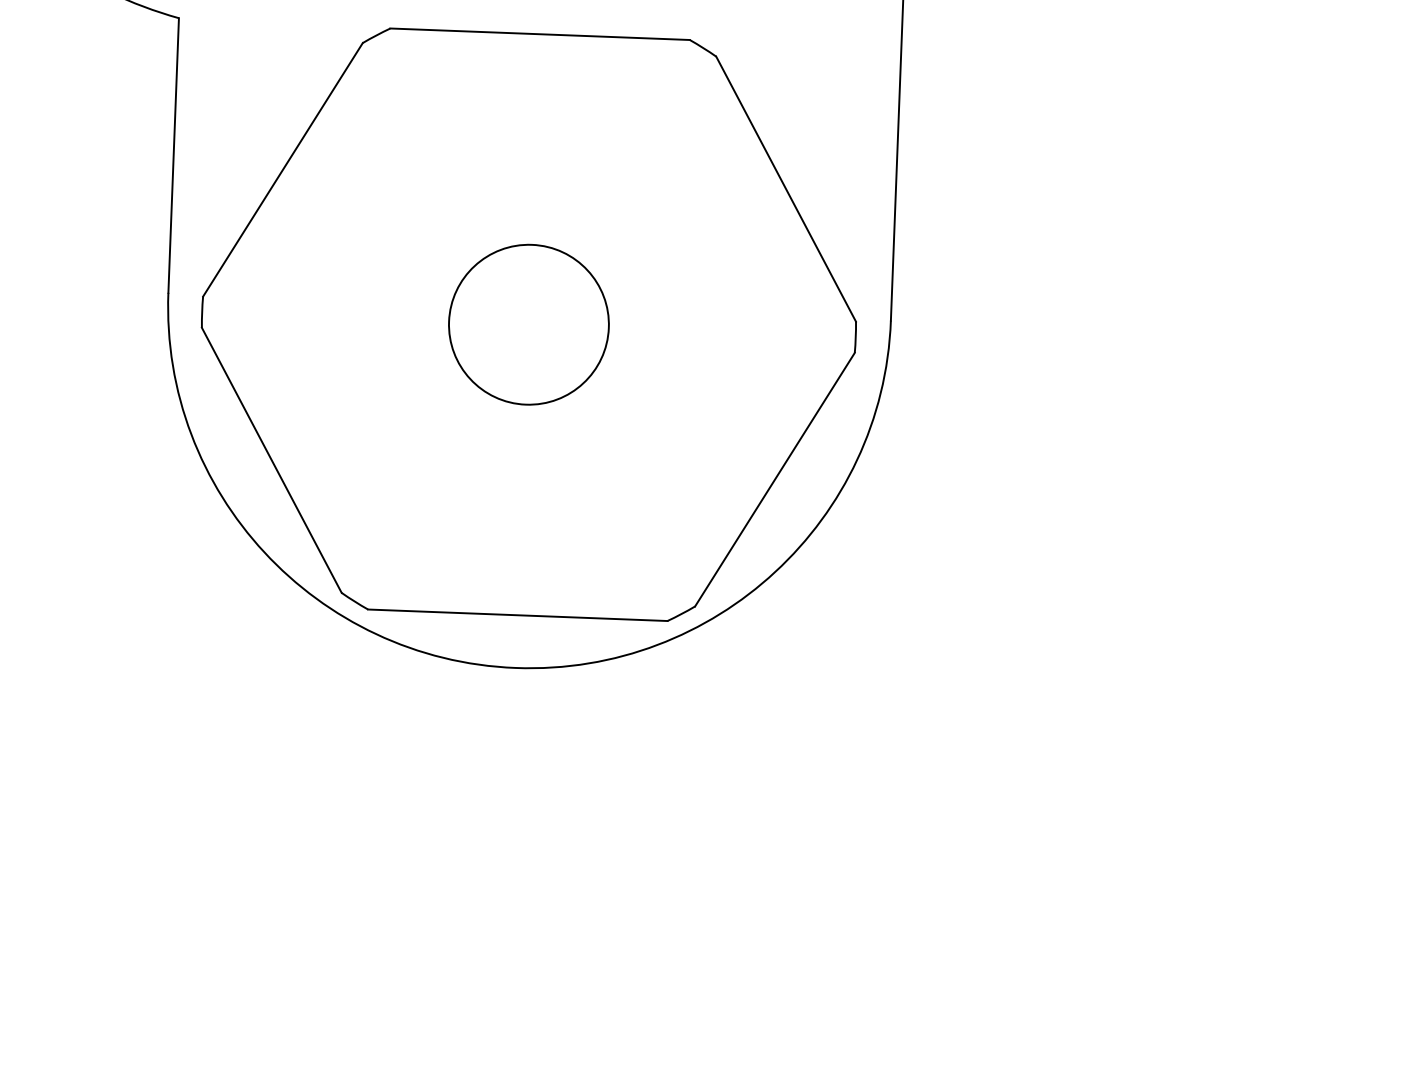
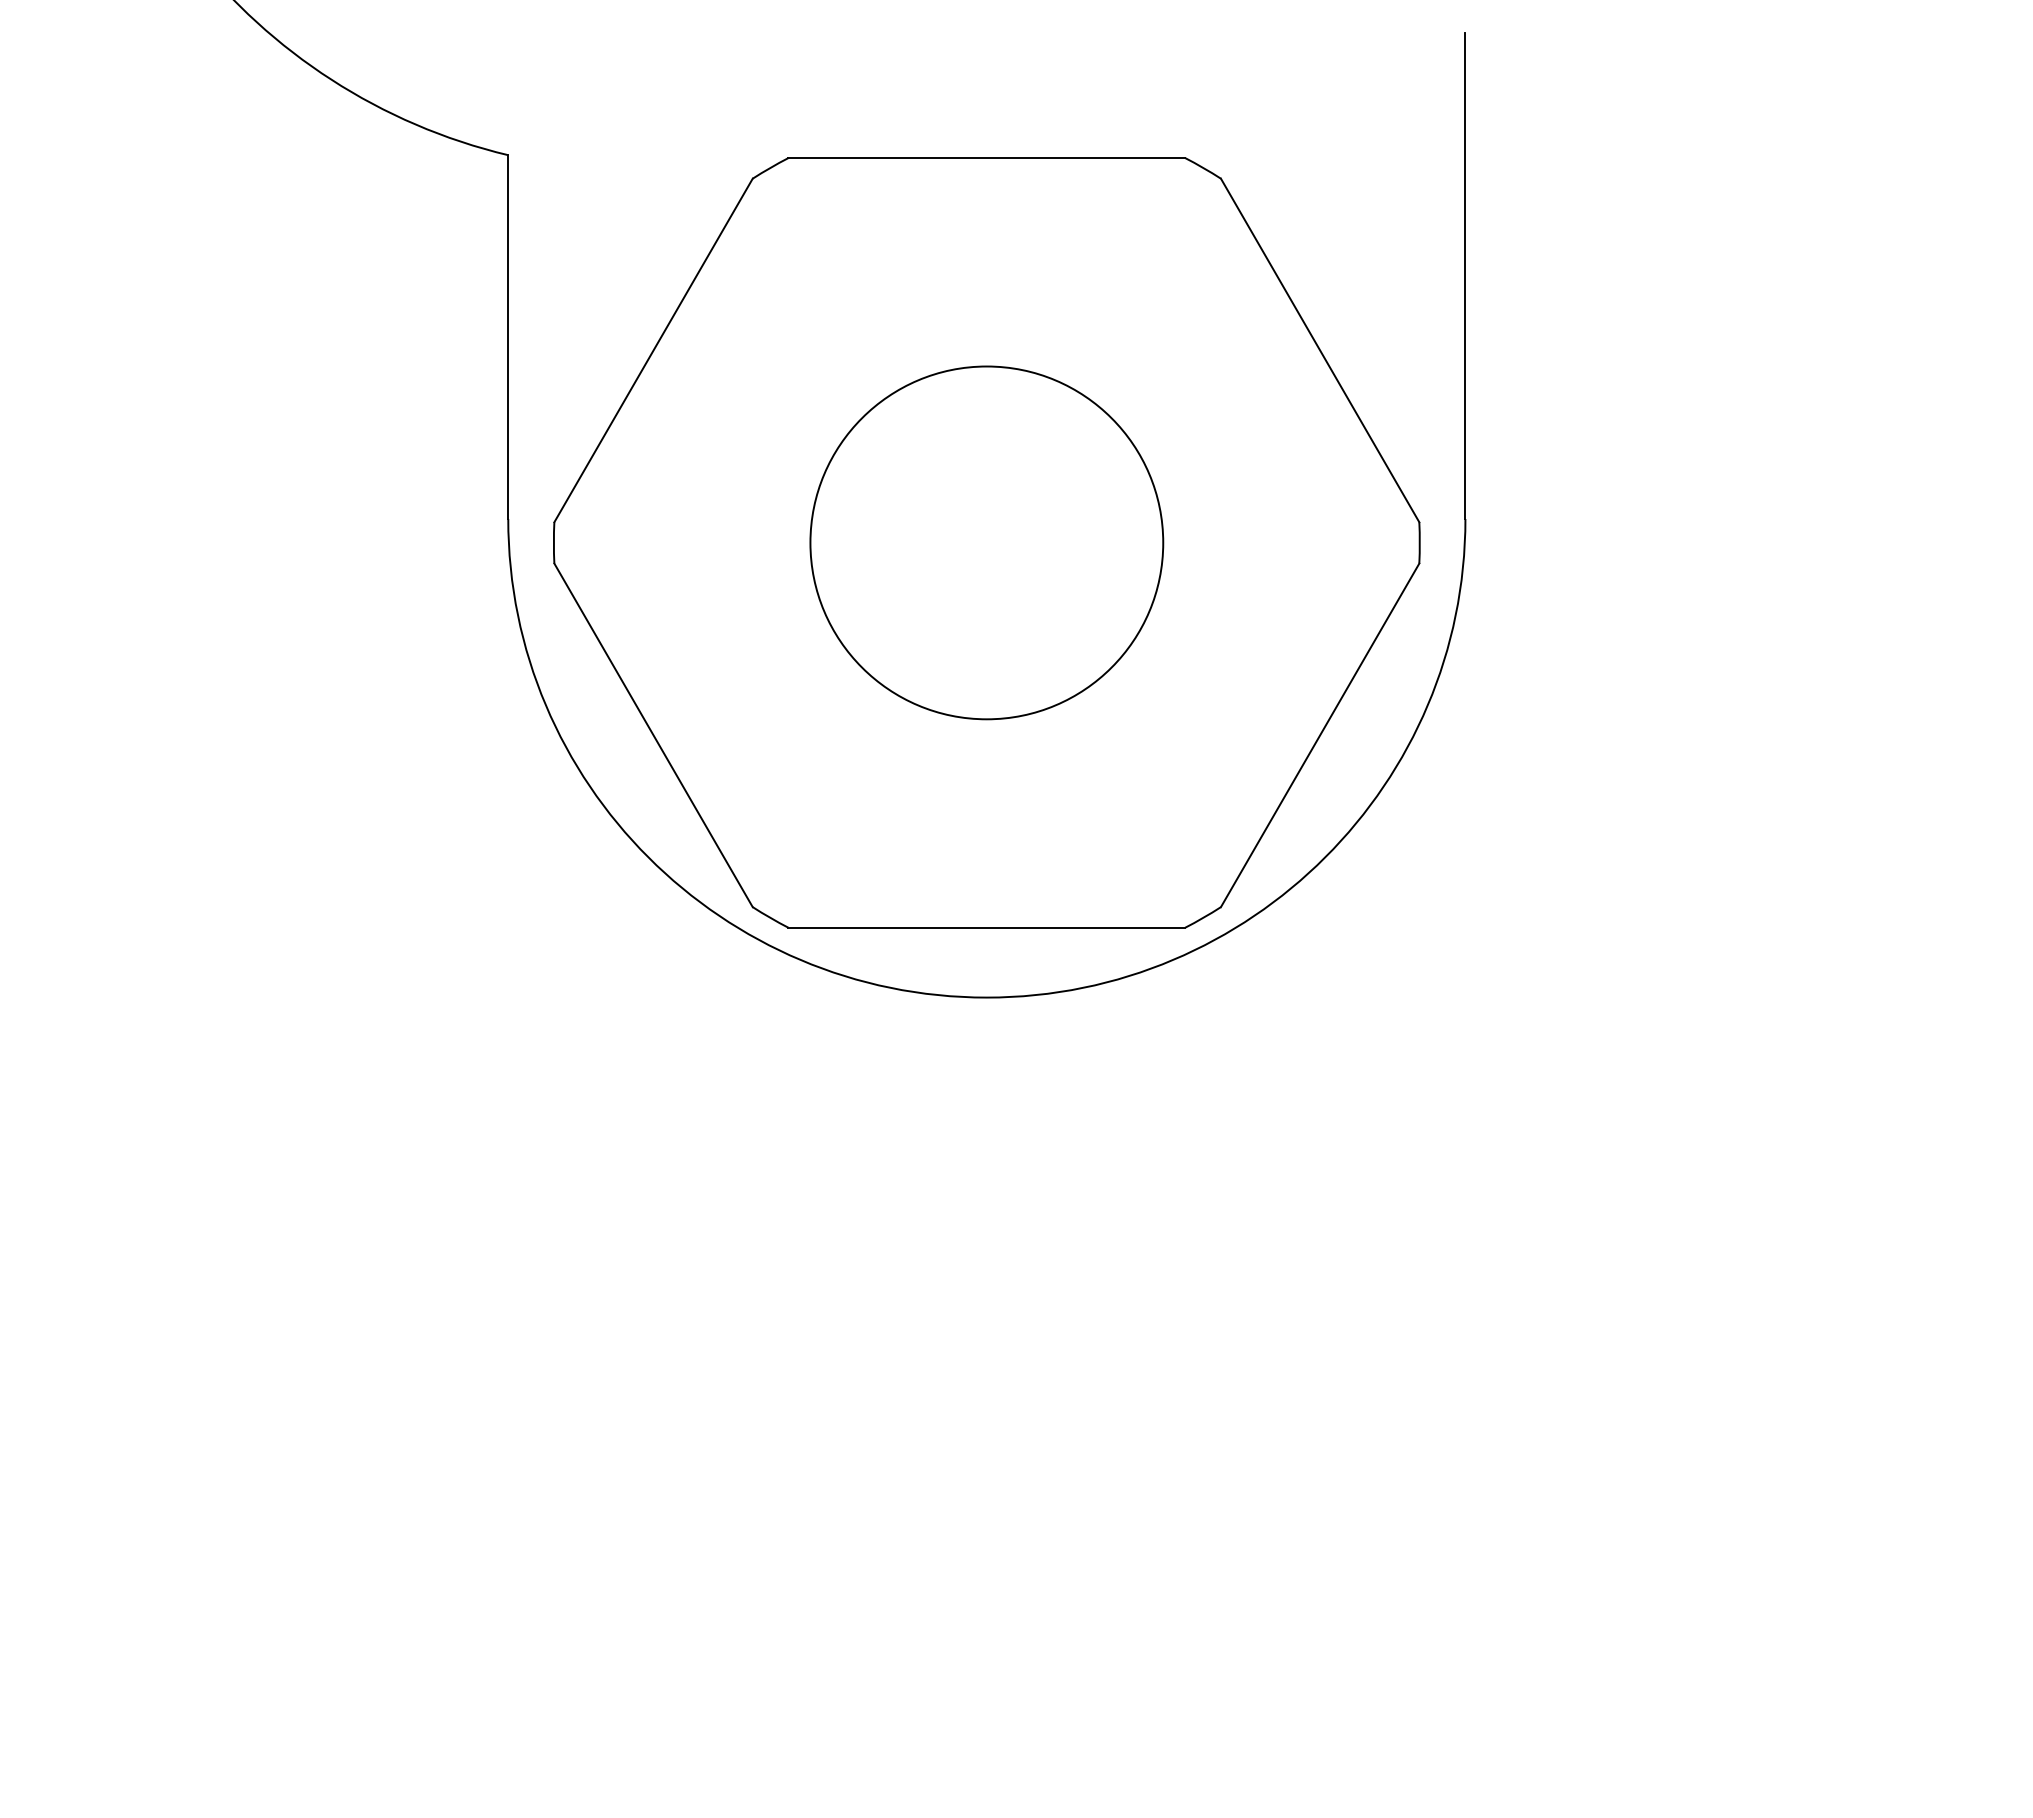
circle: (528, 324) -> (986, 542), size x1.67

